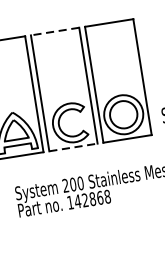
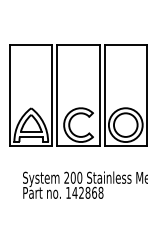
line: (54, 31) -> (78, 44), dashed -> solid
line: (74, 147) -> (79, 146), dashed -> solid

